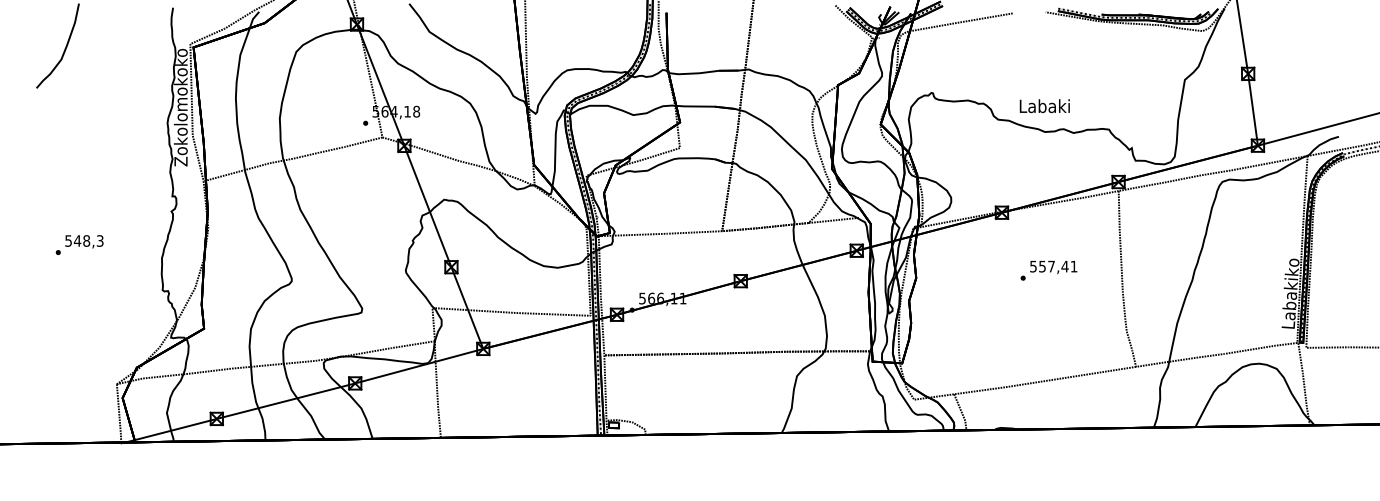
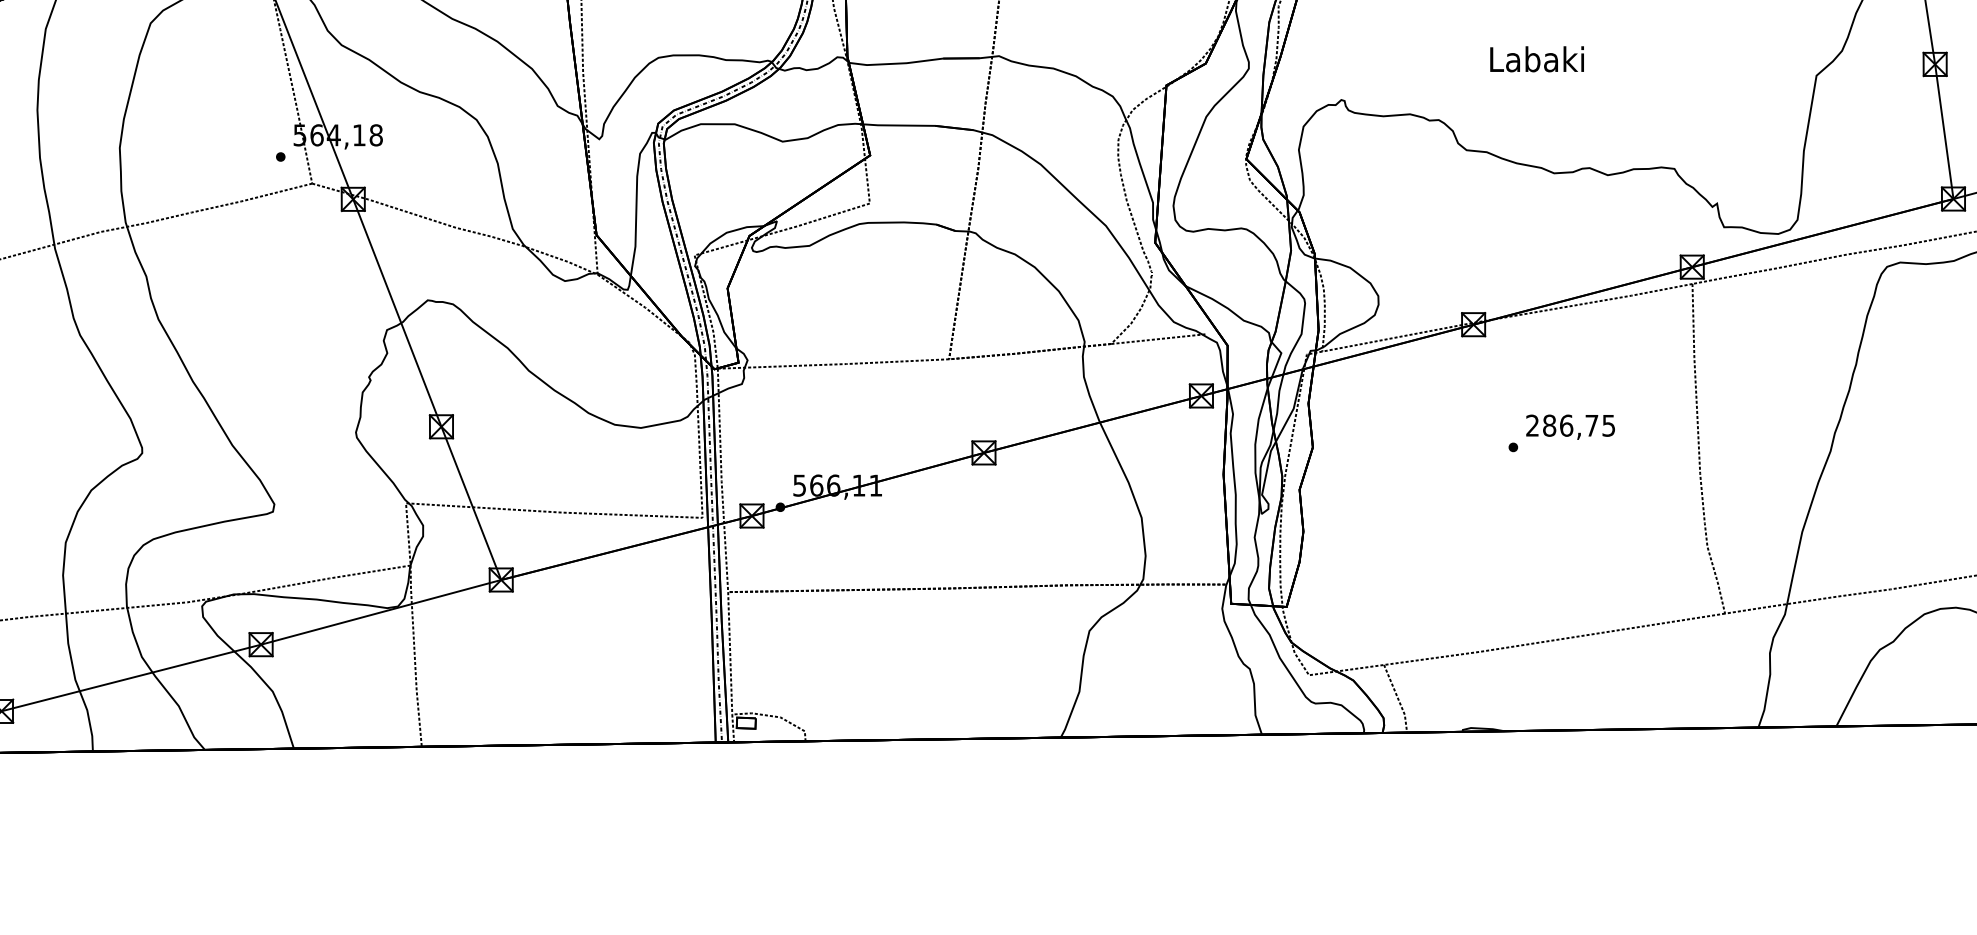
text: (1044, 106) -> (1536, 59), moved
text: (1053, 266) -> (1570, 425), 557,41 -> 286,75

